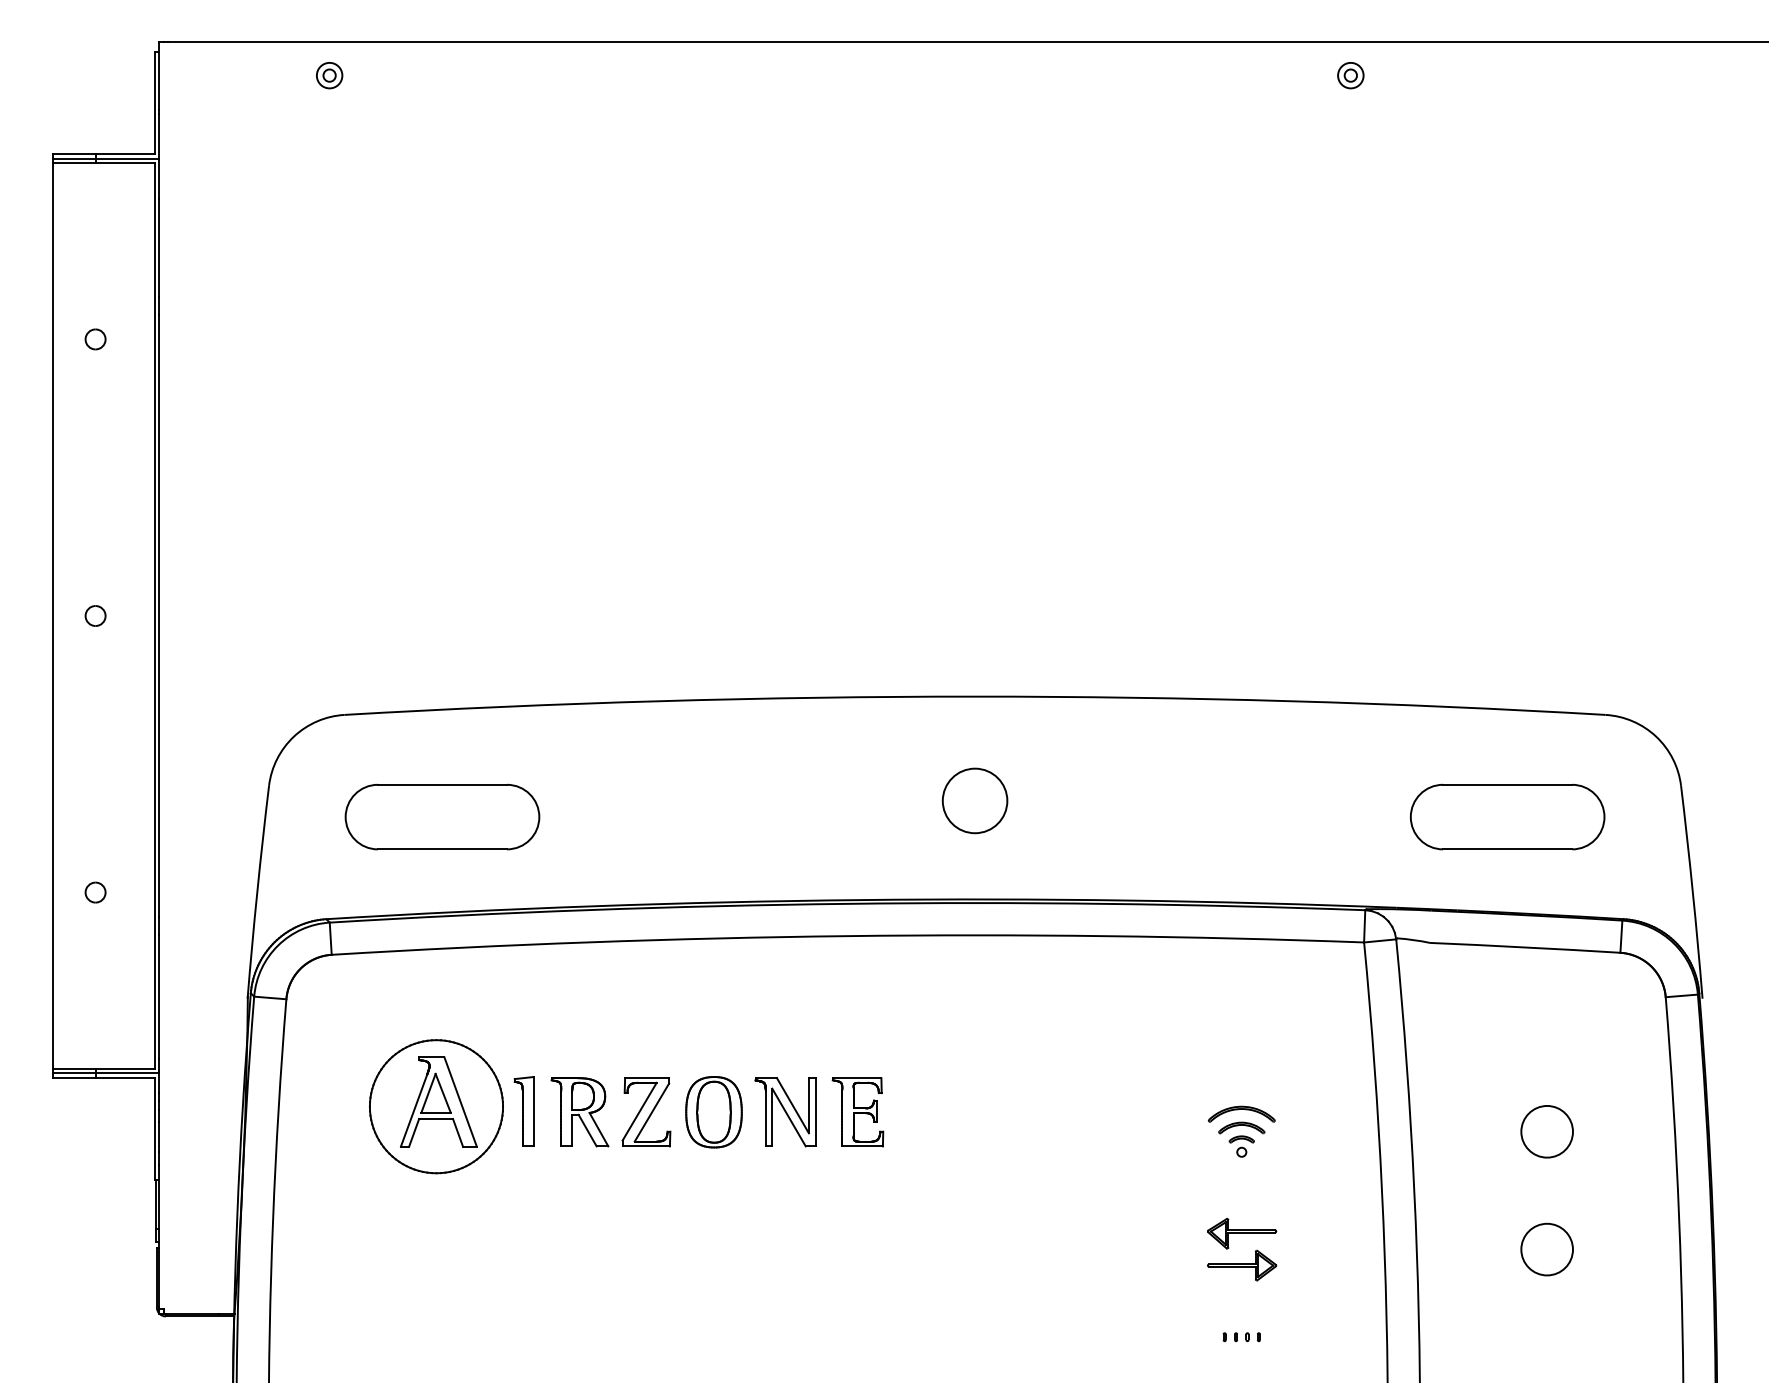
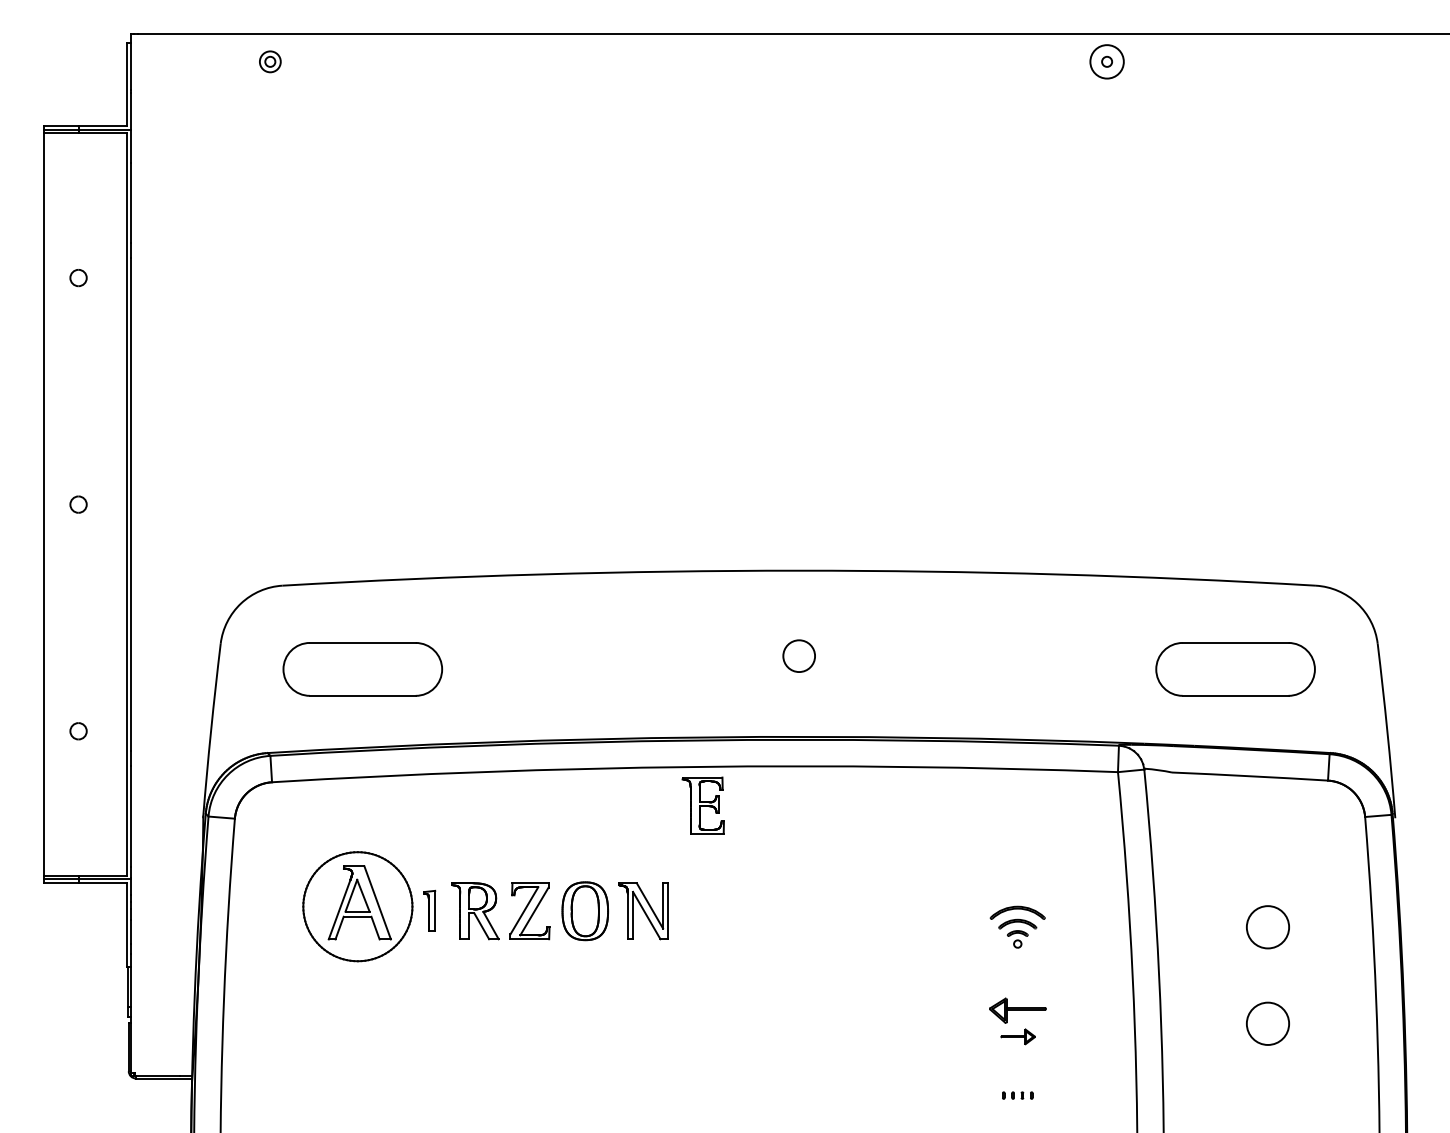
circle: (1350, 75) -> (1106, 61), size x1.6
circle: (974, 800) -> (798, 655), size x0.6
part: (523, 1111) -> (429, 910), size x0.7
part: (857, 1112) -> (702, 805), moved
part: (1242, 1265) -> (1018, 1036), size x0.6

